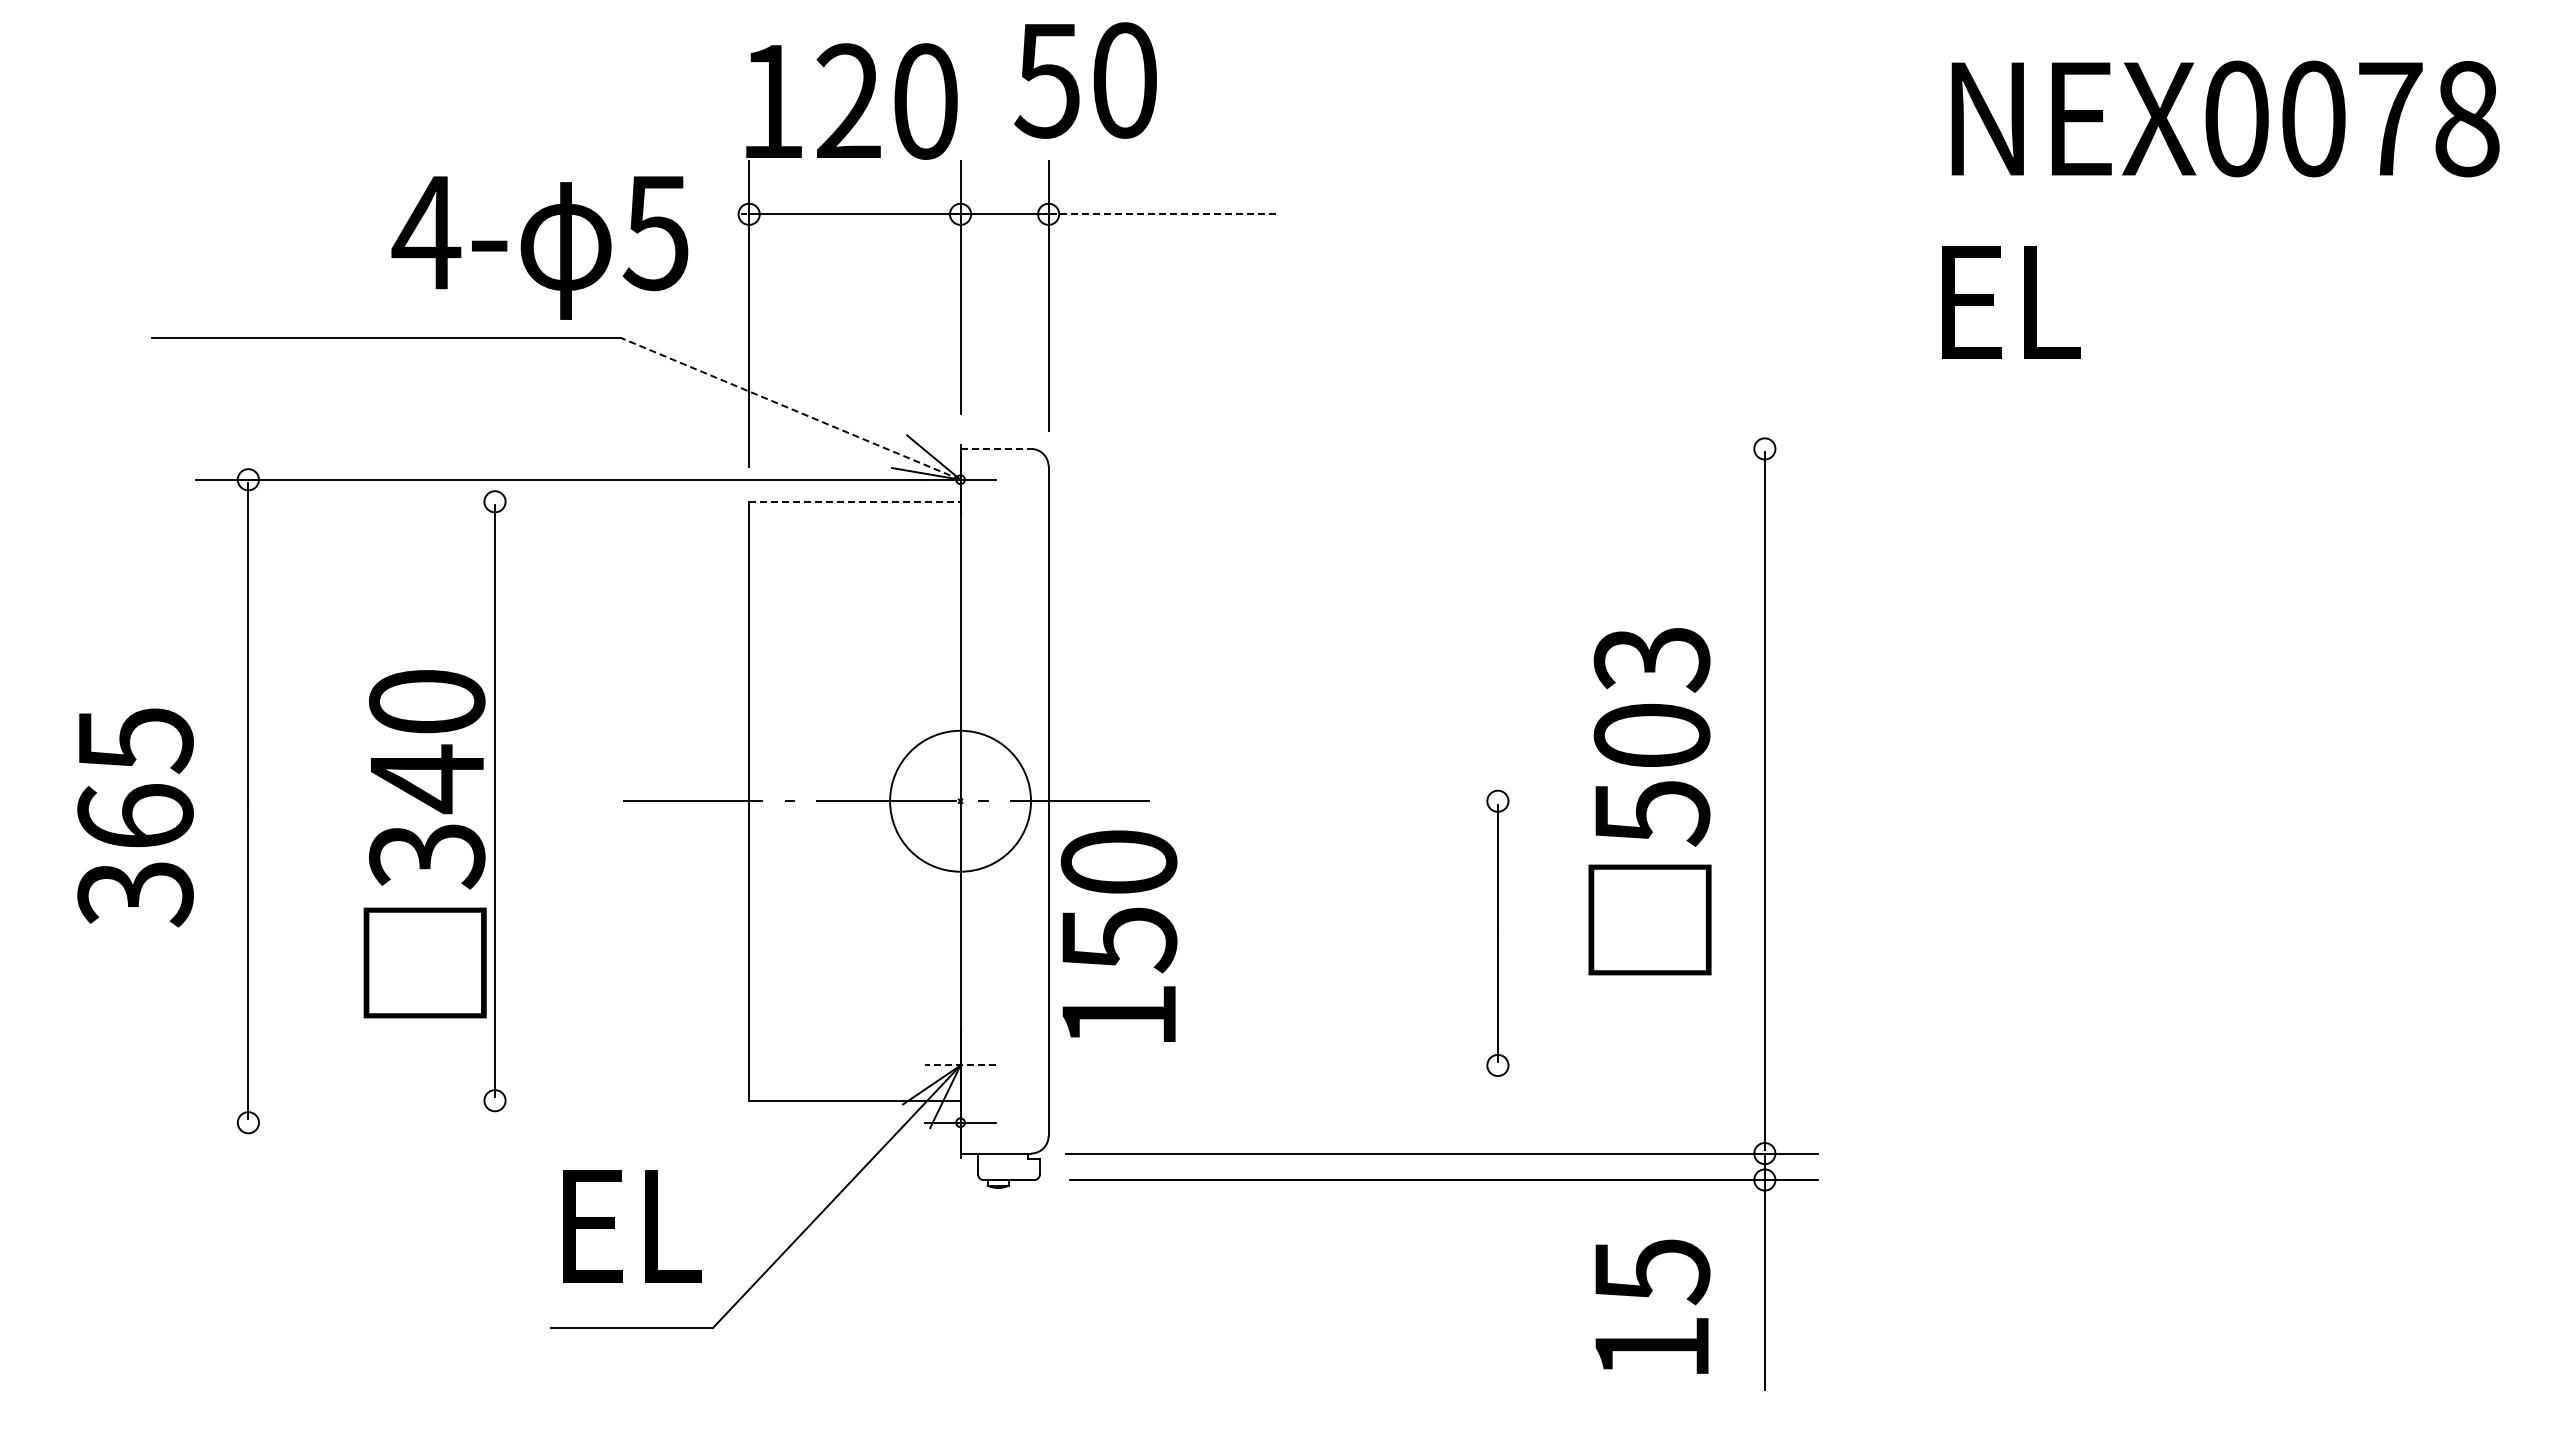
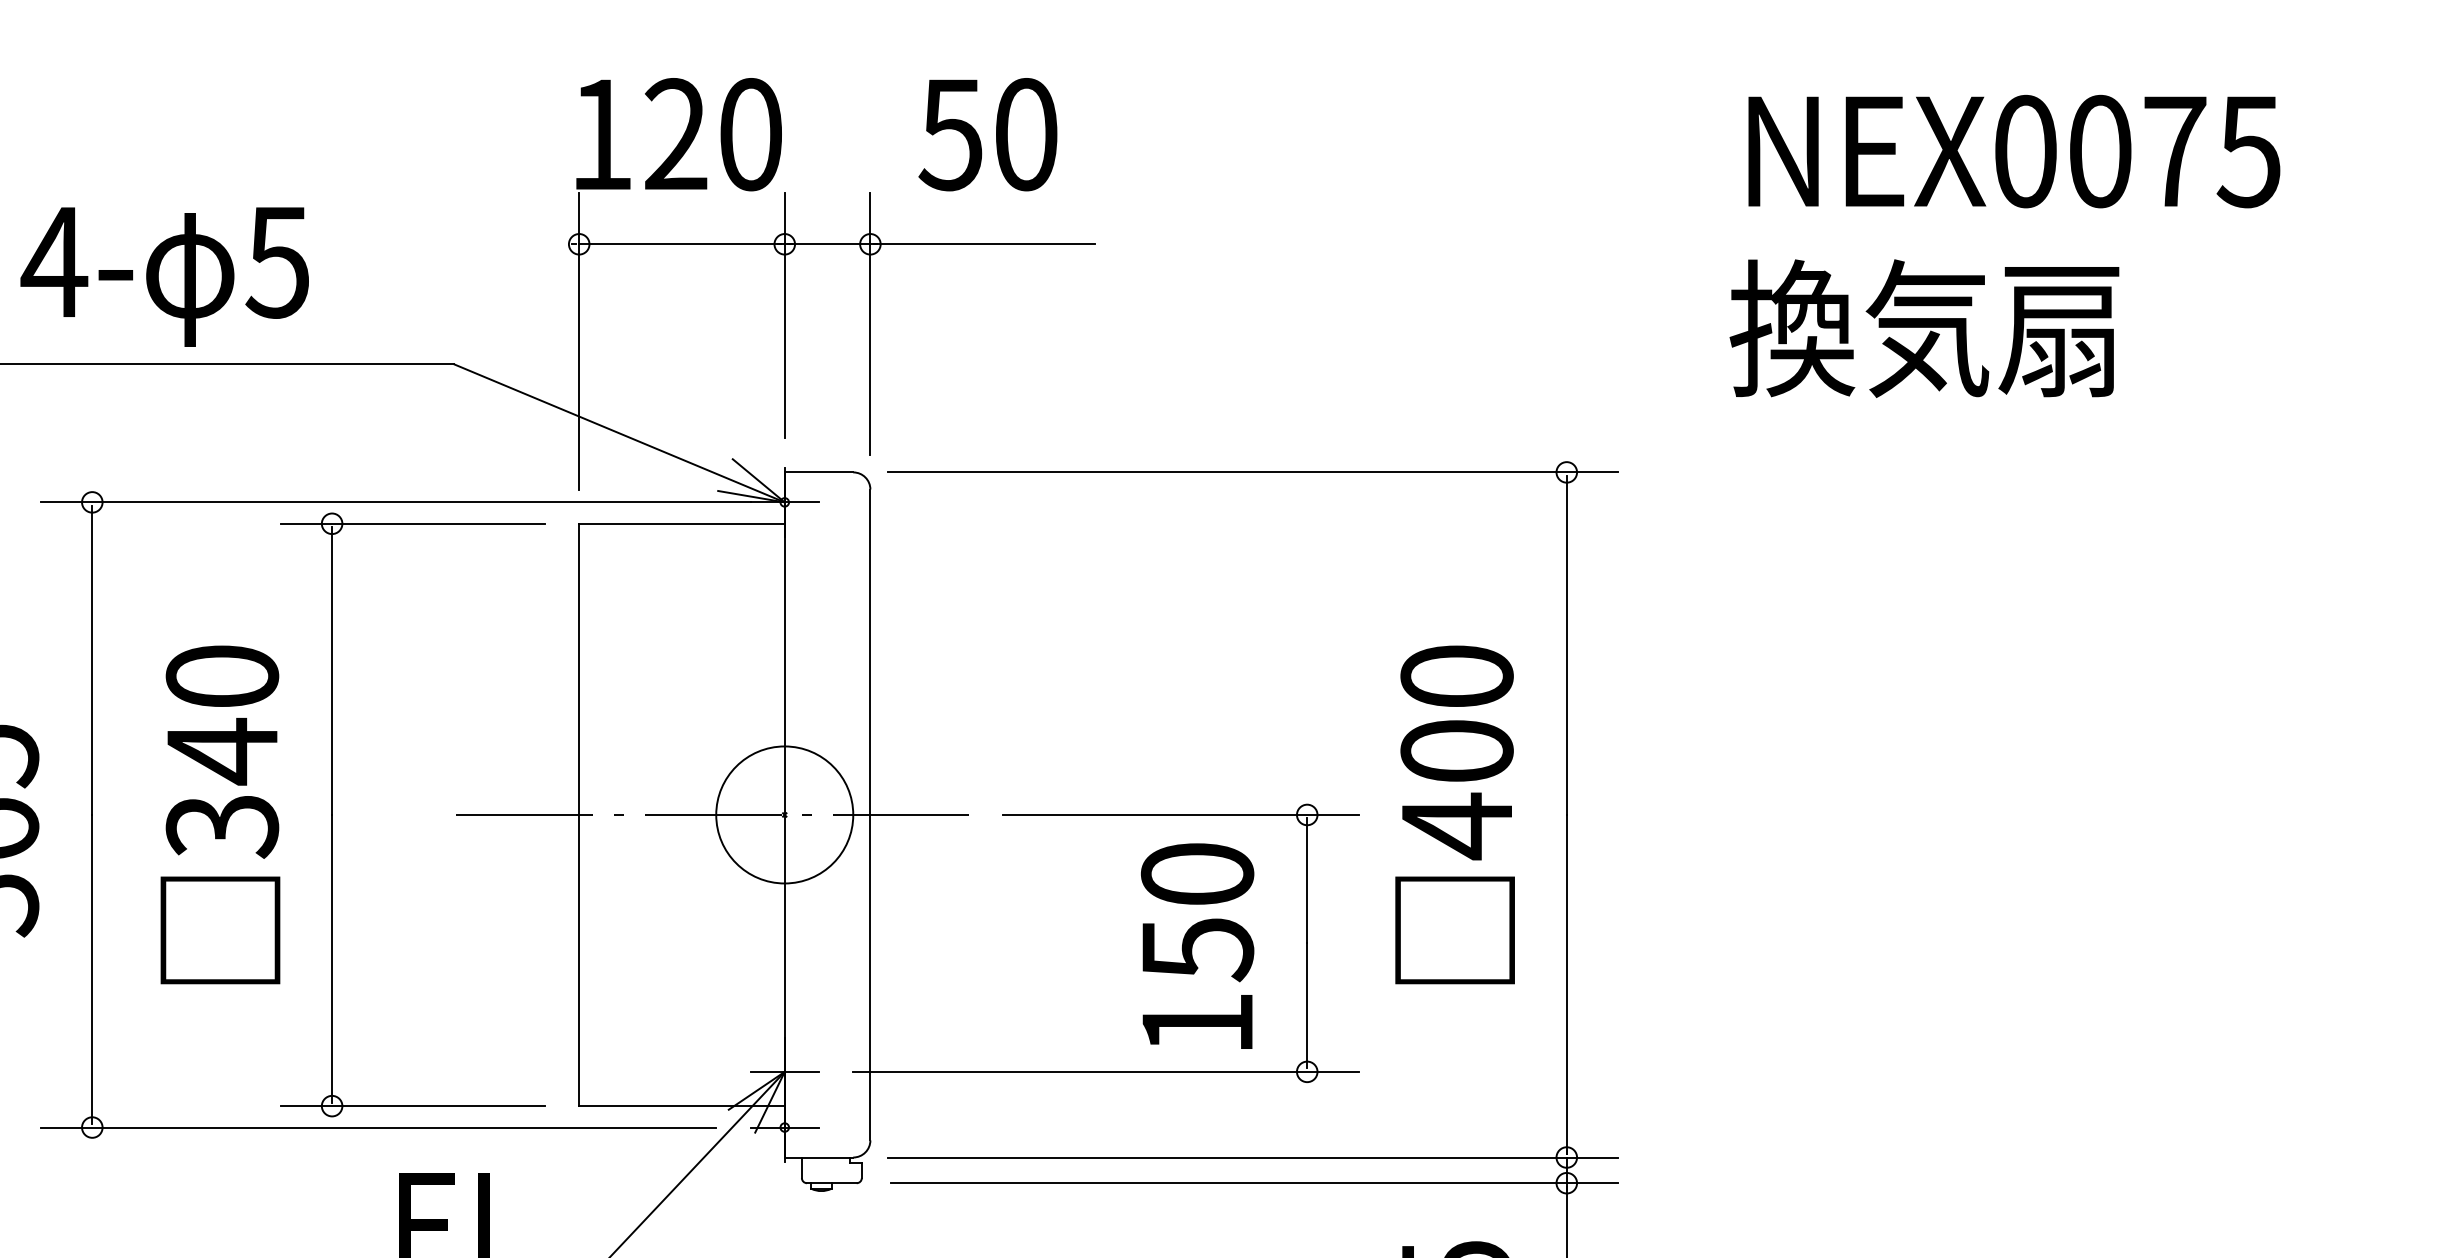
text: (1085, 80) -> (987, 134), moved
text: (2466, 119) -> (2248, 152), NEX0078 -> NEX0075
line: (1164, 214) -> (983, 244), dashed -> solid
text: (539, 247) -> (164, 276), moved
text: (2132, 300) -> (1924, 328), EL -> 換気扇
line: (790, 408) -> (619, 433), dashed -> solid
line: (996, 448) -> (819, 471), dashed -> solid
line: (1441, 448) -> (1252, 471), added
line: (577, 501) -> (412, 523), added
line: (854, 501) -> (681, 523), dashed -> solid
text: (1651, 737) -> (1456, 752), 503 -> 400
line: (1367, 801) -> (1180, 815), added
text: (424, 844) -> (219, 815), moved
text: (1118, 935) -> (1196, 945), moved
line: (960, 1065) -> (784, 1071), dashed -> solid
line: (1290, 1065) -> (1105, 1071), added
line: (577, 1100) -> (412, 1105), added
line: (542, 1122) -> (378, 1127), added

